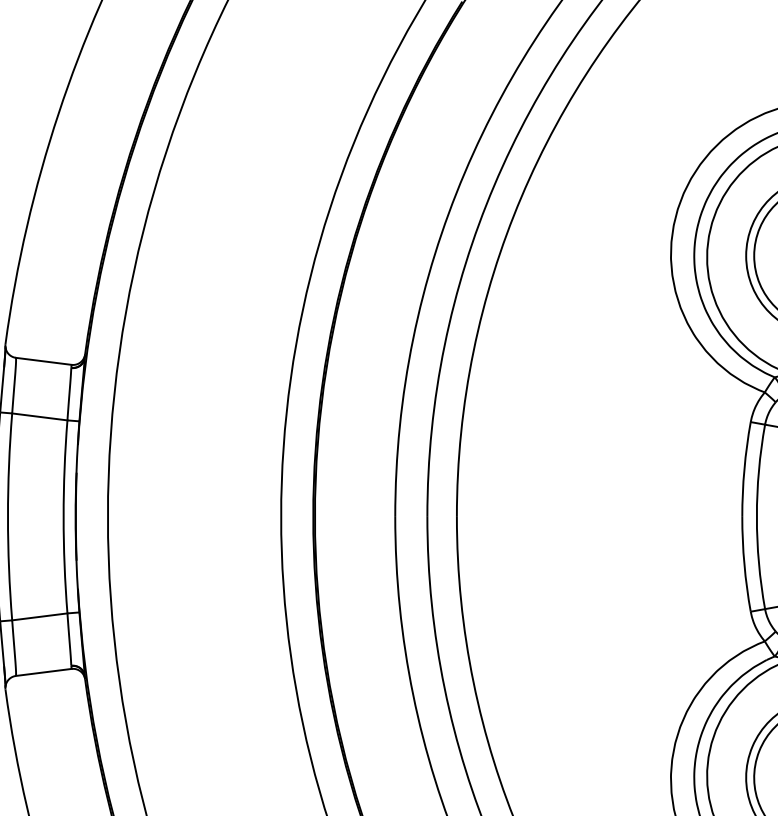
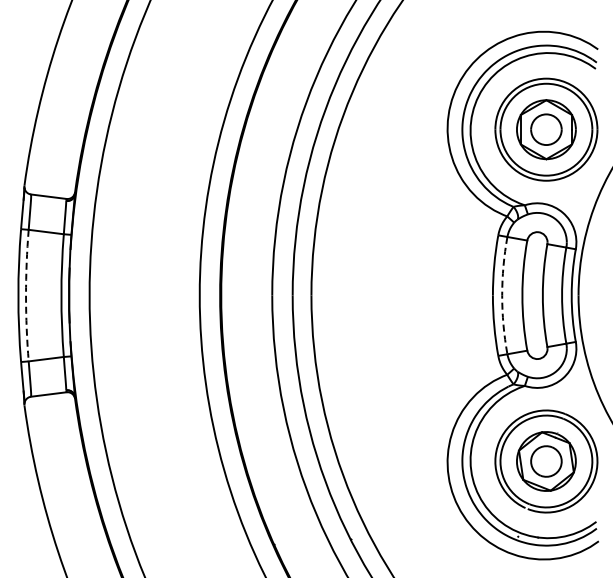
arc: (8, 516) -> (26, 295), solid -> dashed
arc: (757, 516) -> (502, 295), solid -> dashed

